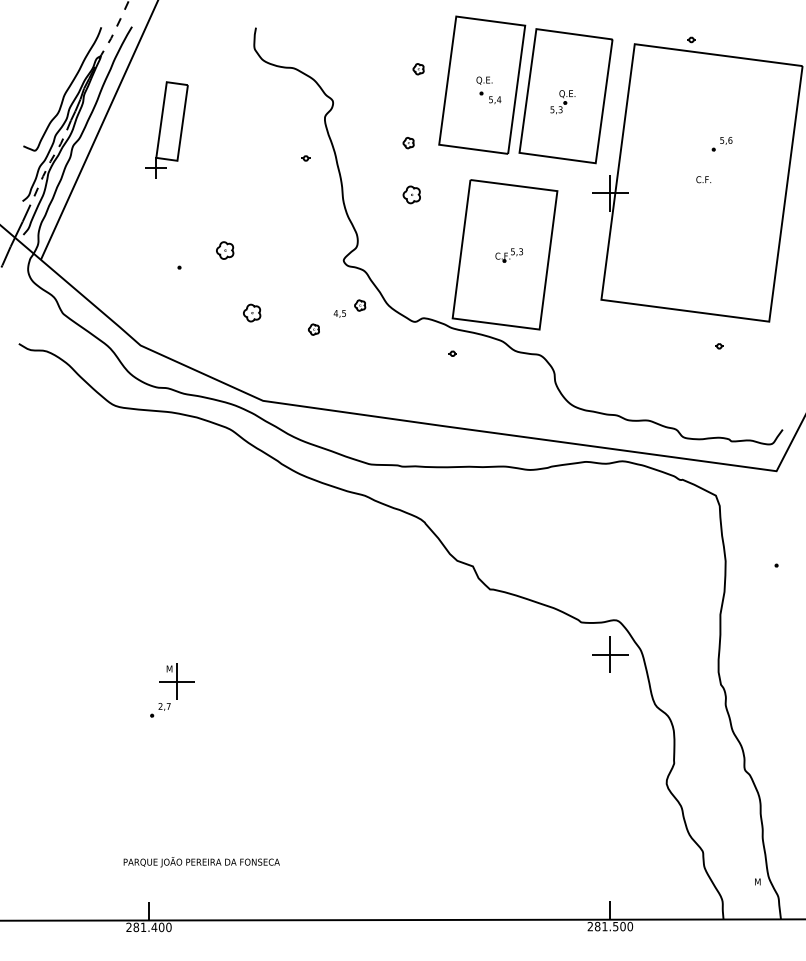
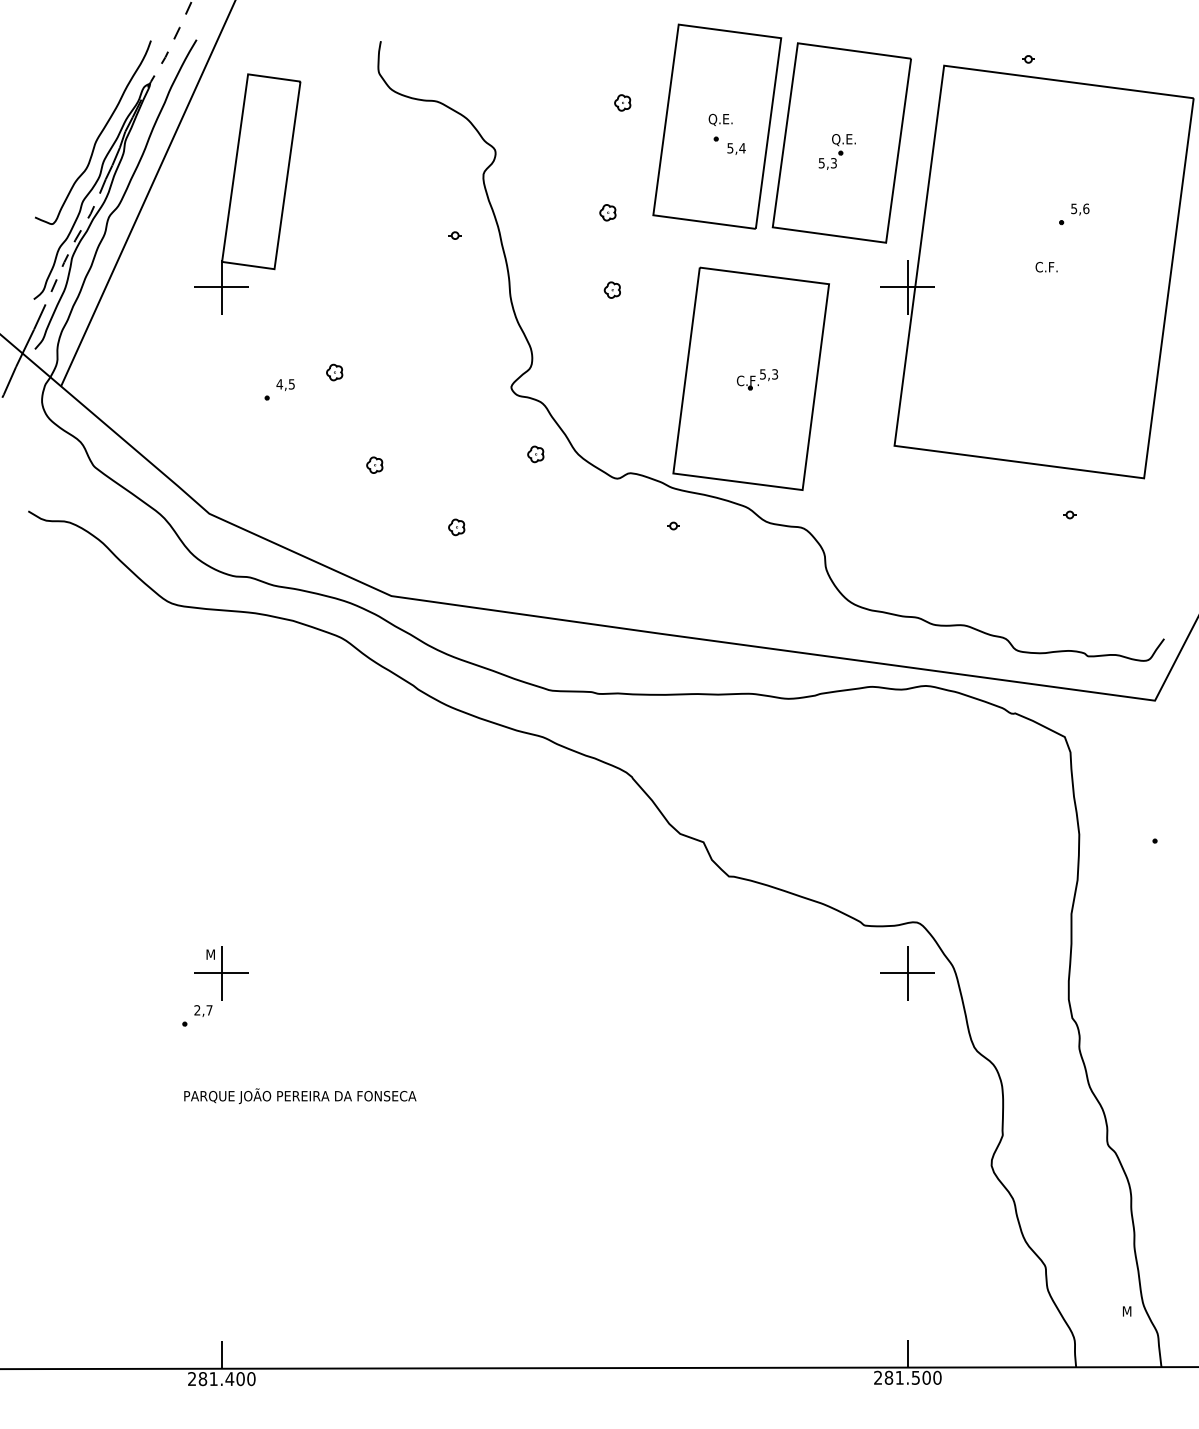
part: (166, 130) -> (247, 194), size x1.67
part: (411, 195) -> (612, 290), size x0.62
part: (224, 250) -> (334, 372), size x0.62
part: (251, 312) -> (374, 464), size x0.62
text: (339, 313) -> (284, 384), moved
part: (313, 329) -> (456, 527), moved
part: (172, 690) -> (215, 986), moved
text: (201, 862) -> (299, 1096), moved

